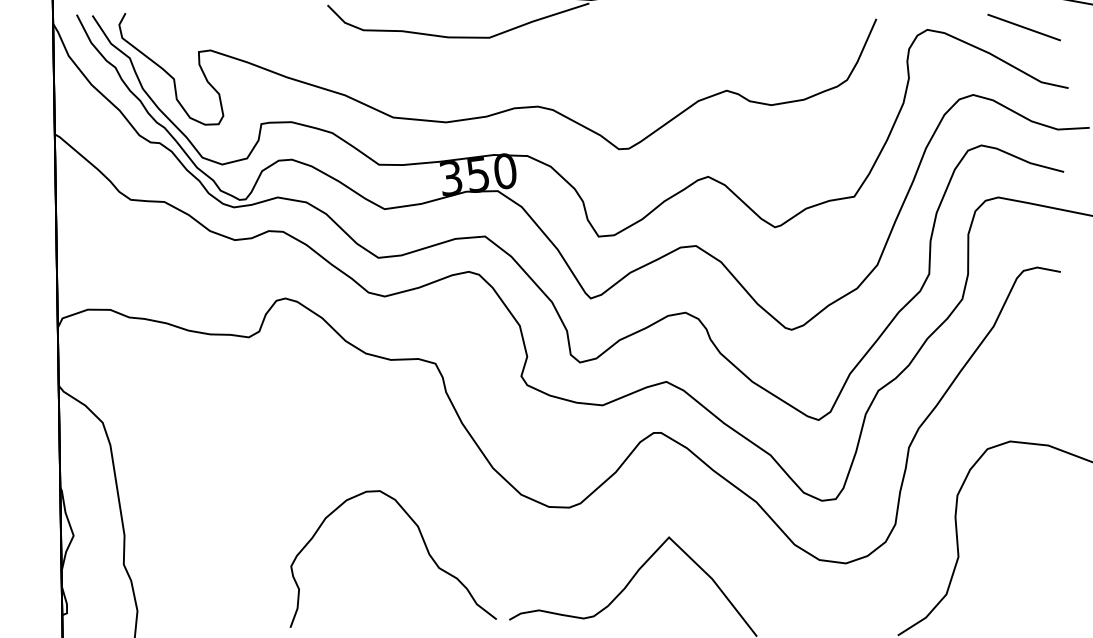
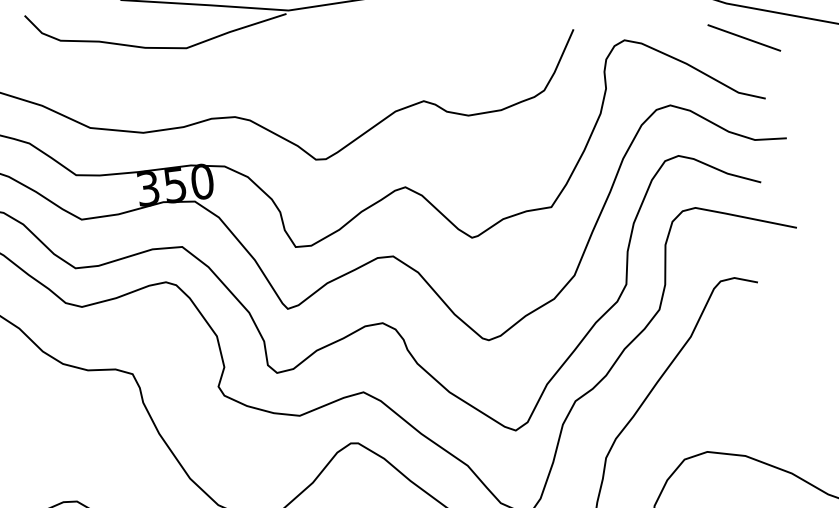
line: (1023, 27) -> (743, 37), moved

